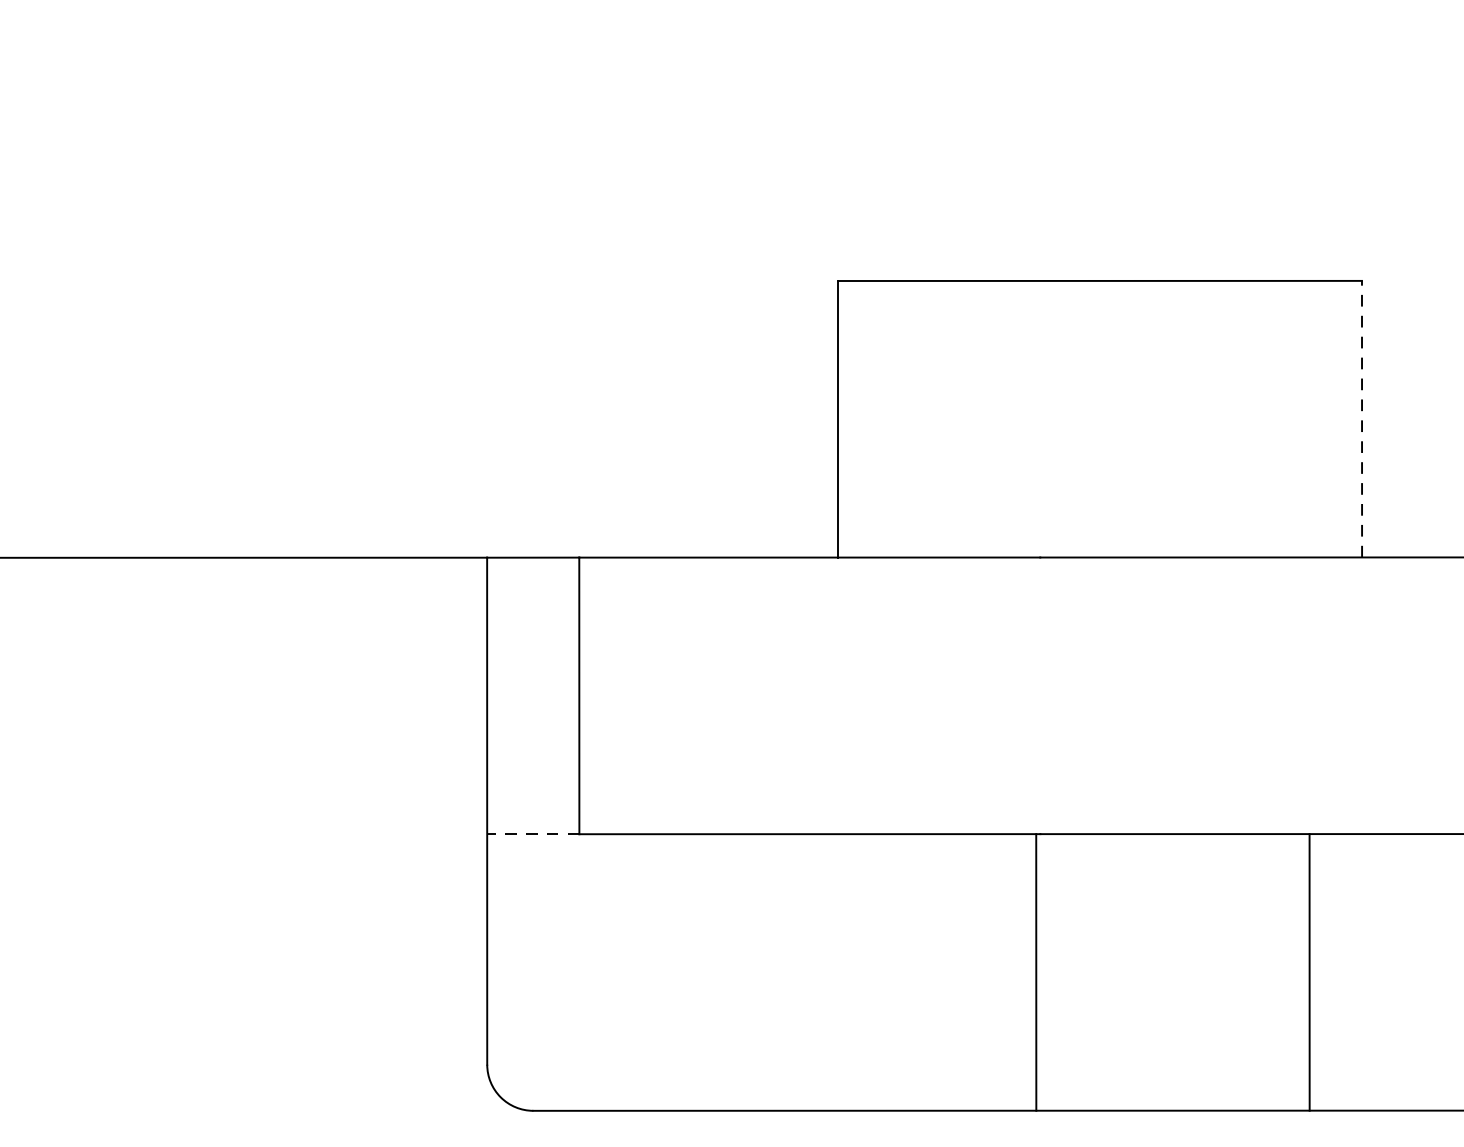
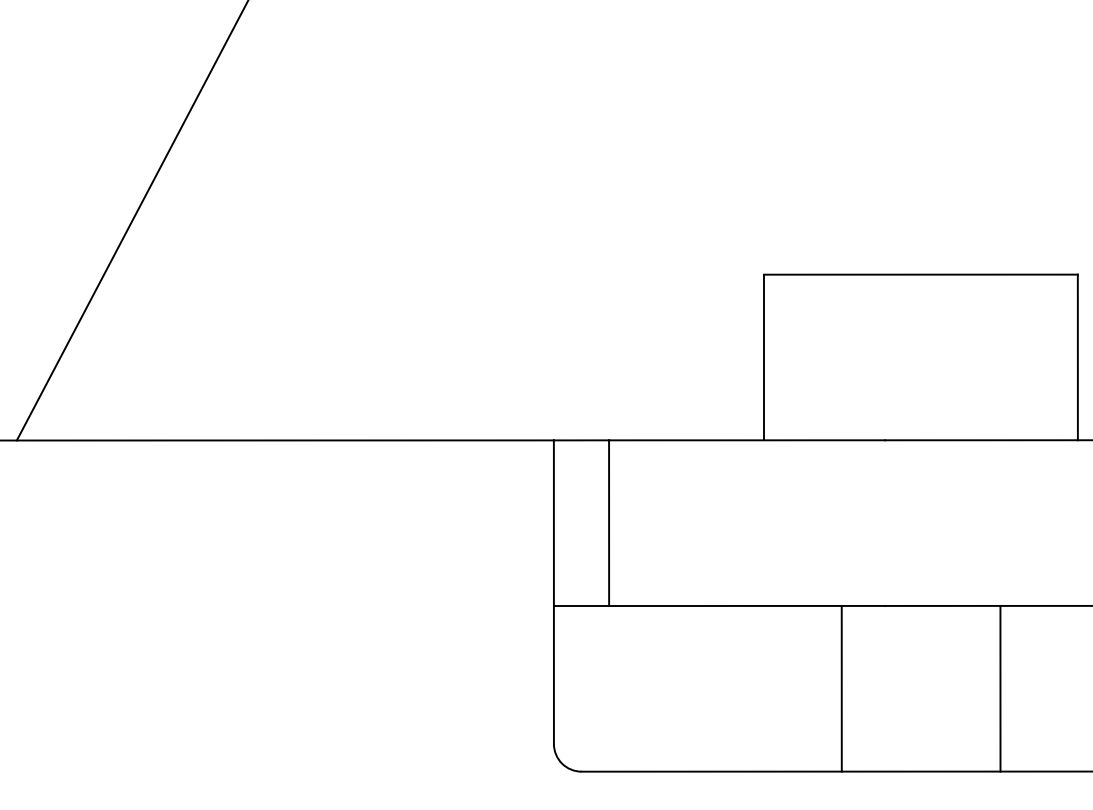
line: (1361, 419) -> (1077, 357), dashed -> solid
line: (533, 835) -> (581, 606), dashed -> solid
line: (1035, 971) -> (841, 688), moved
line: (1309, 971) -> (1000, 688), moved

